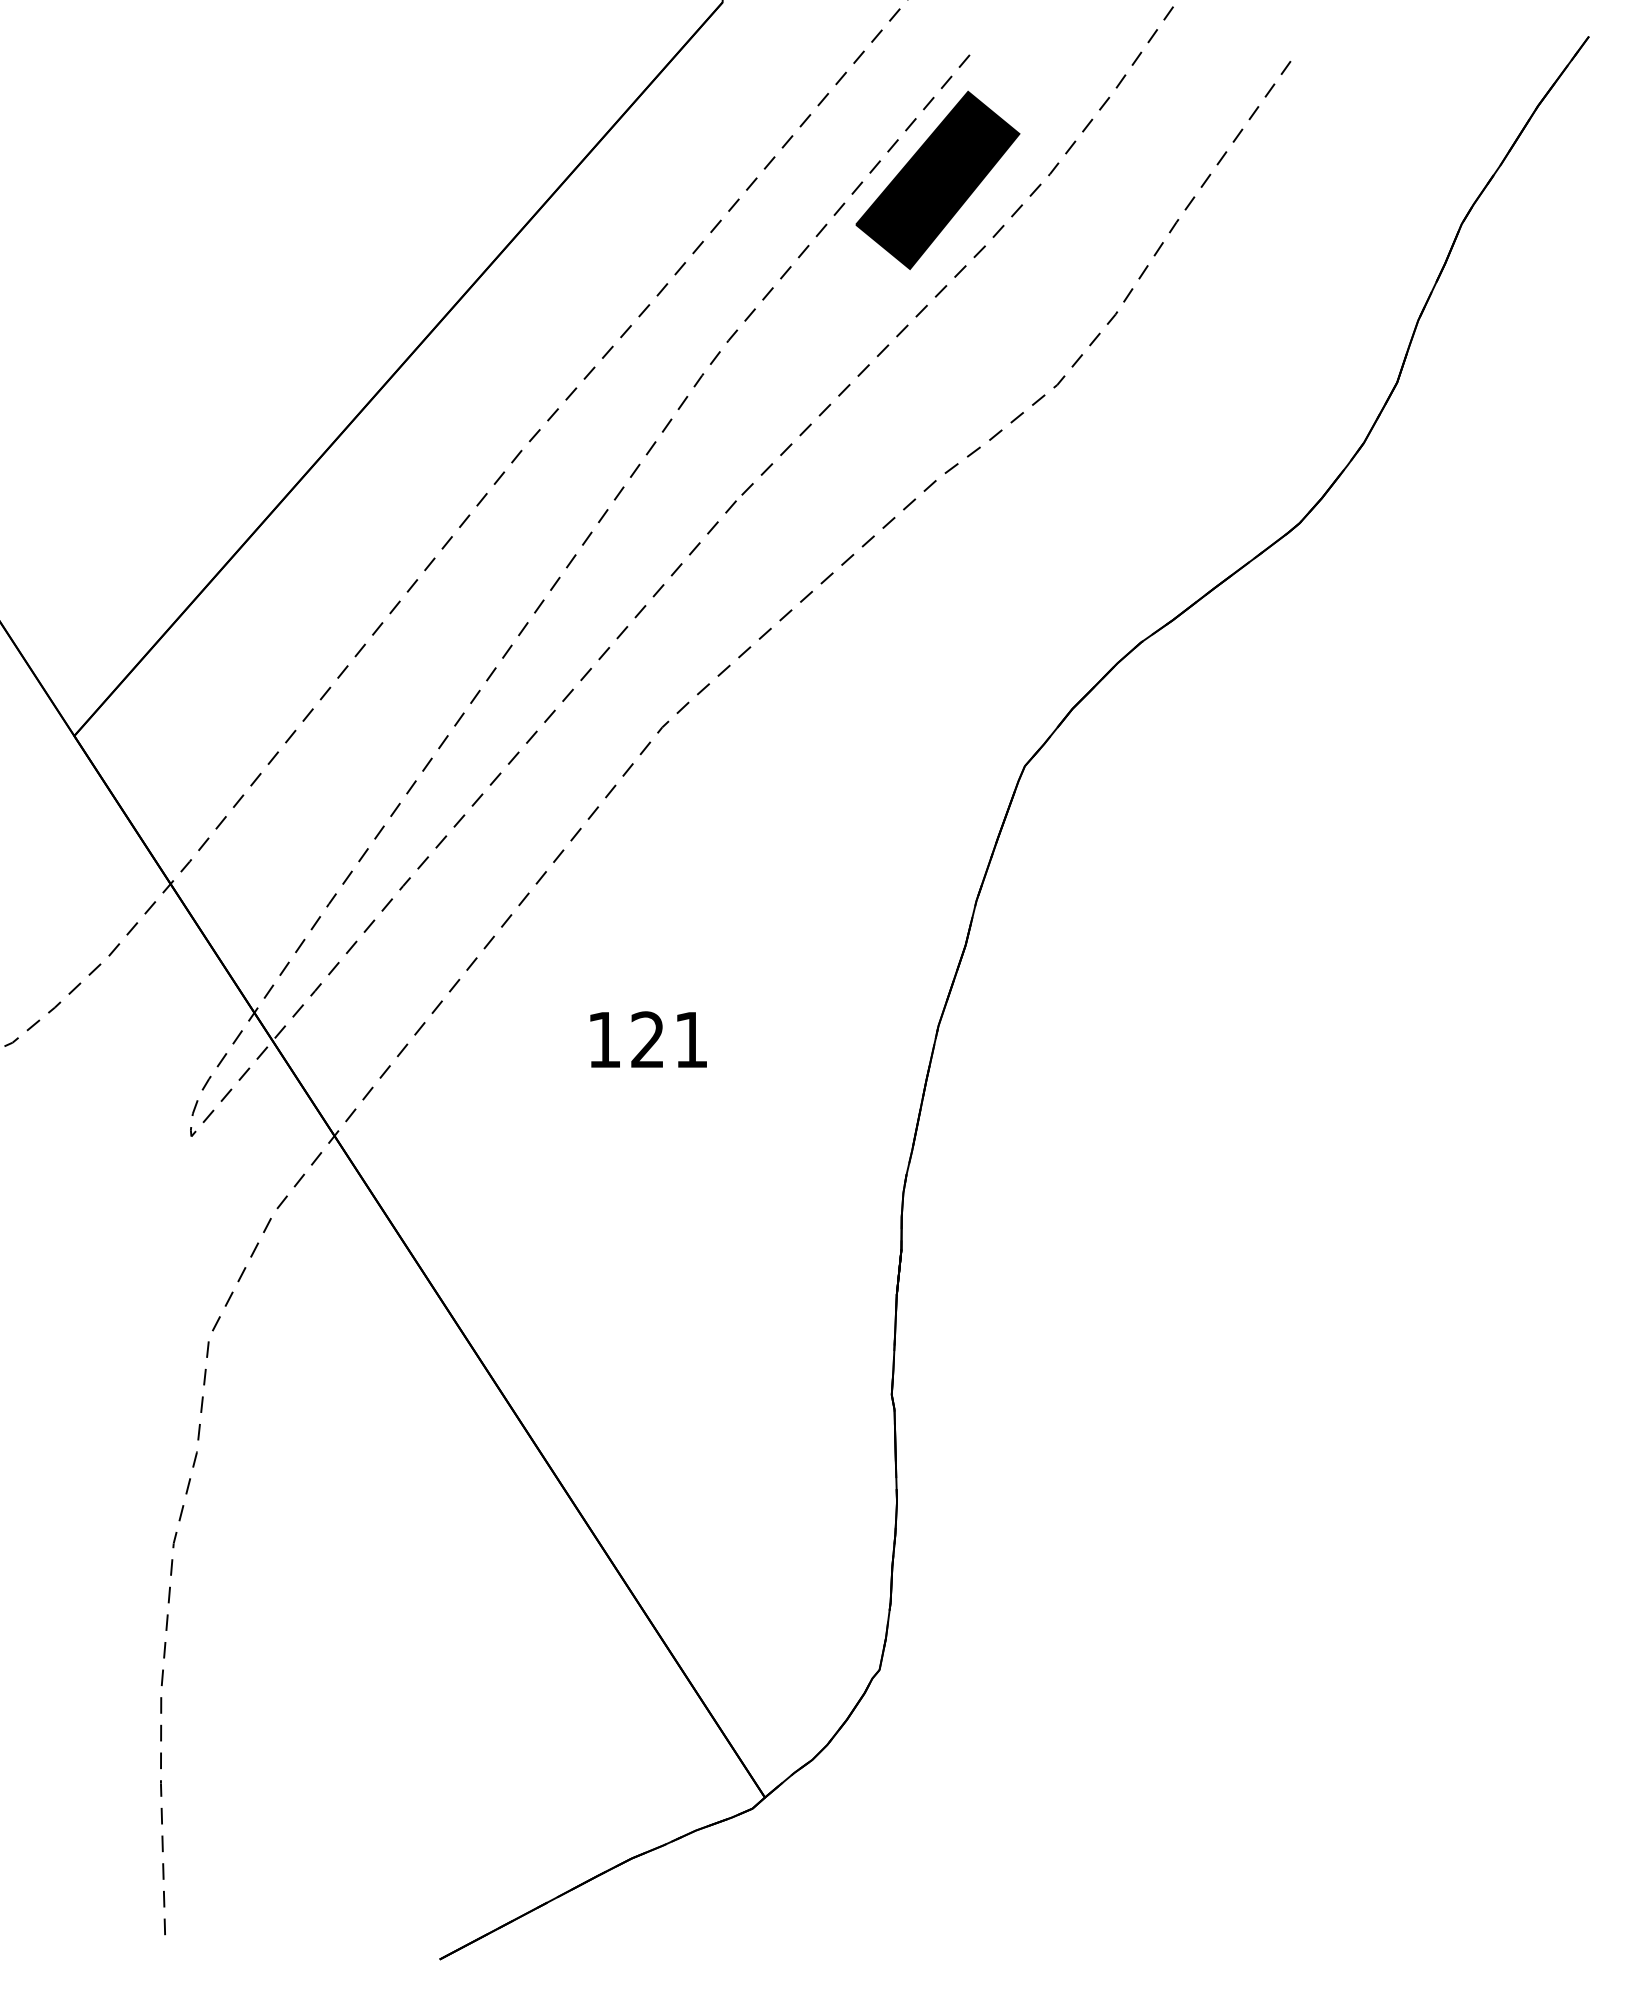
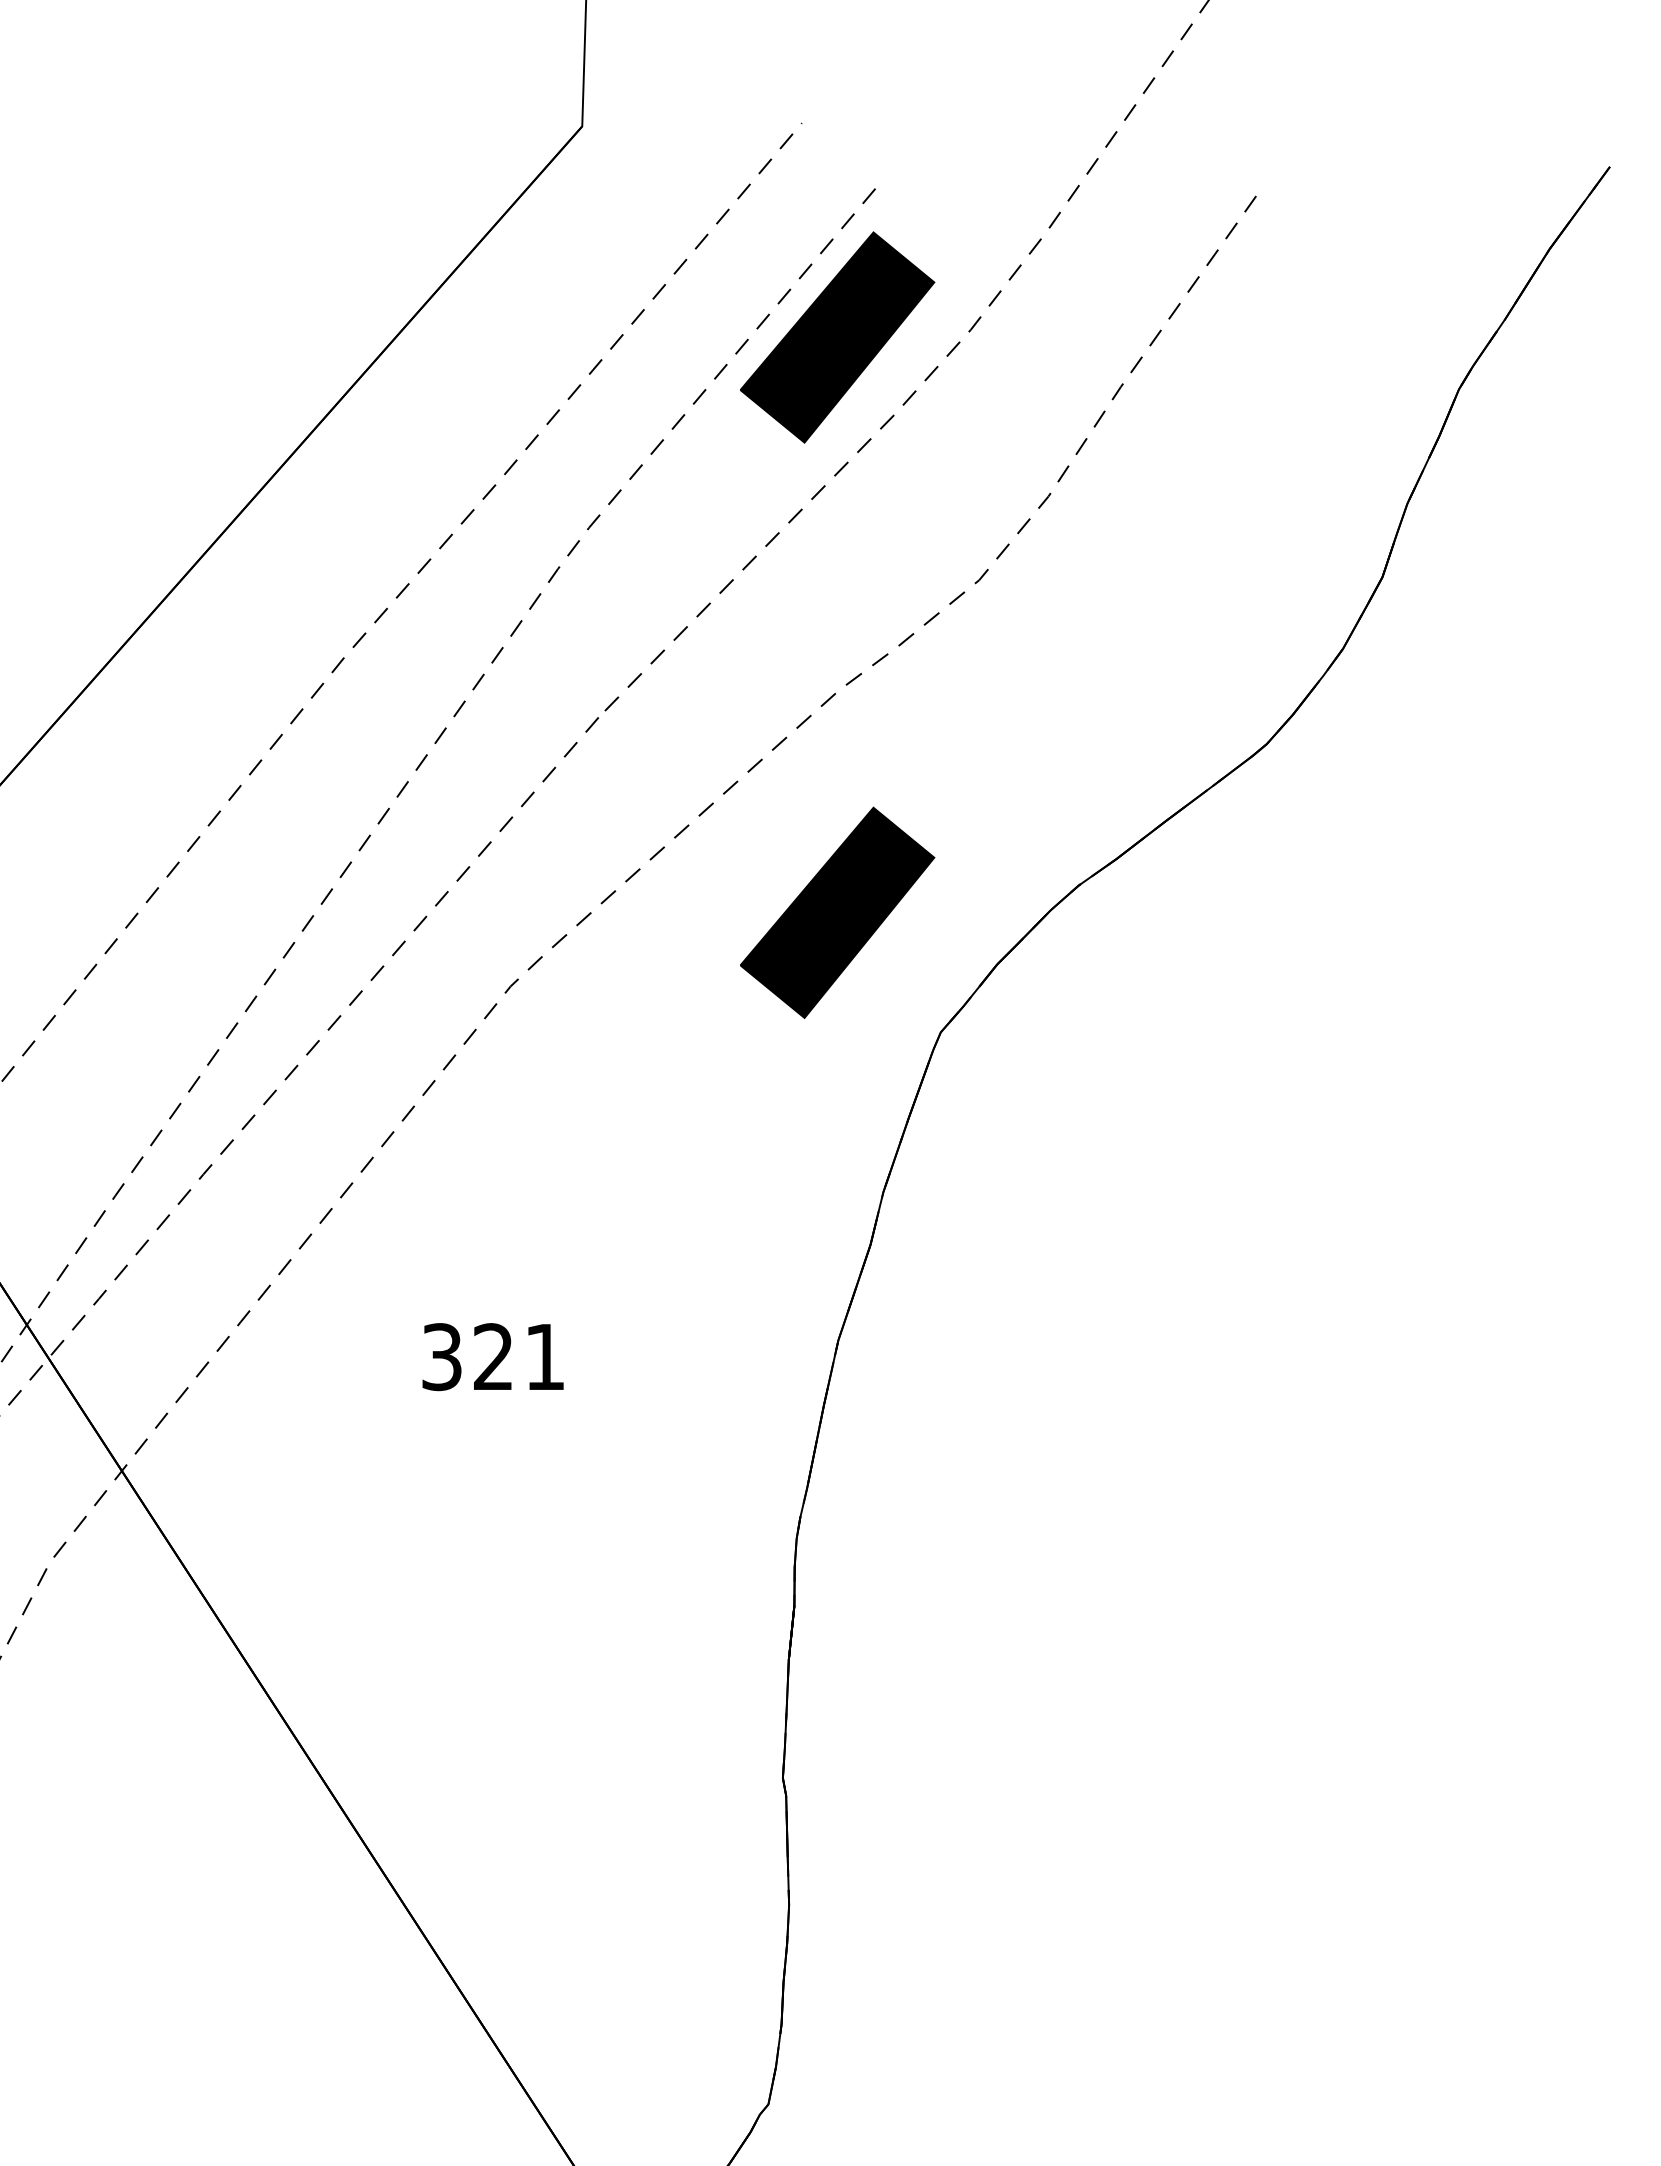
part: (937, 664) -> (837, 911), added
text: (604, 1039) -> (442, 1356), 121 -> 321

